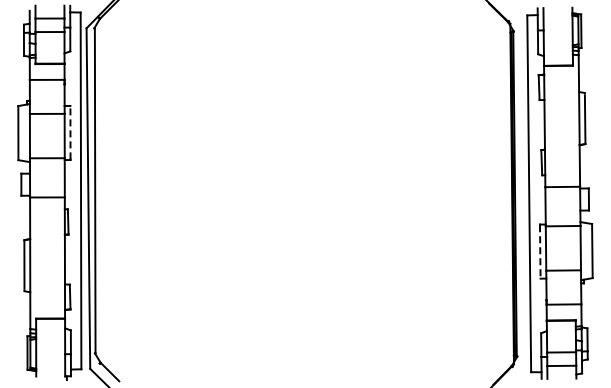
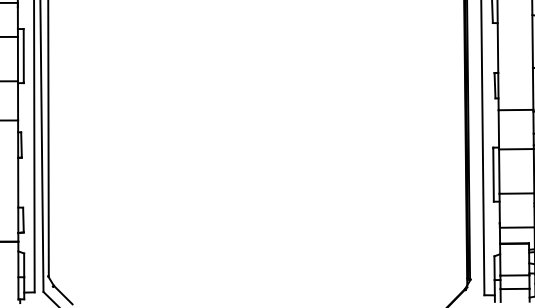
line: (70, 132) -> (23, 55), dashed -> solid
line: (540, 251) -> (493, 174), dashed -> solid

